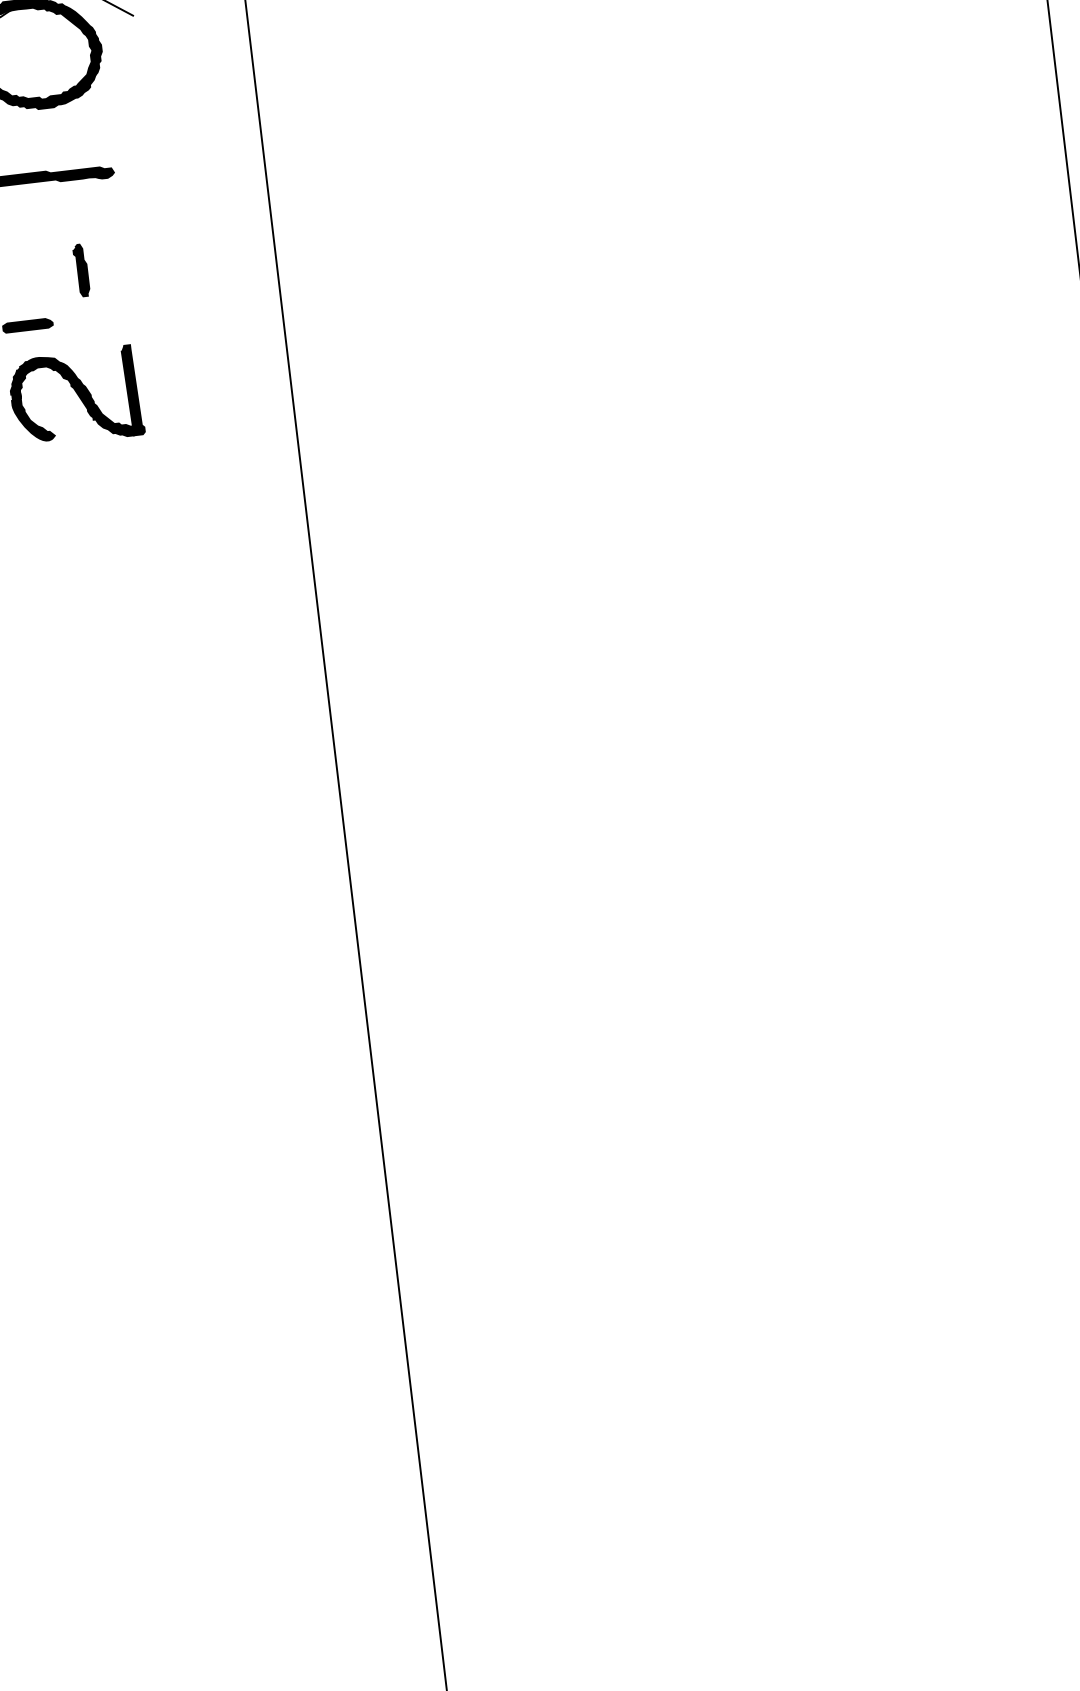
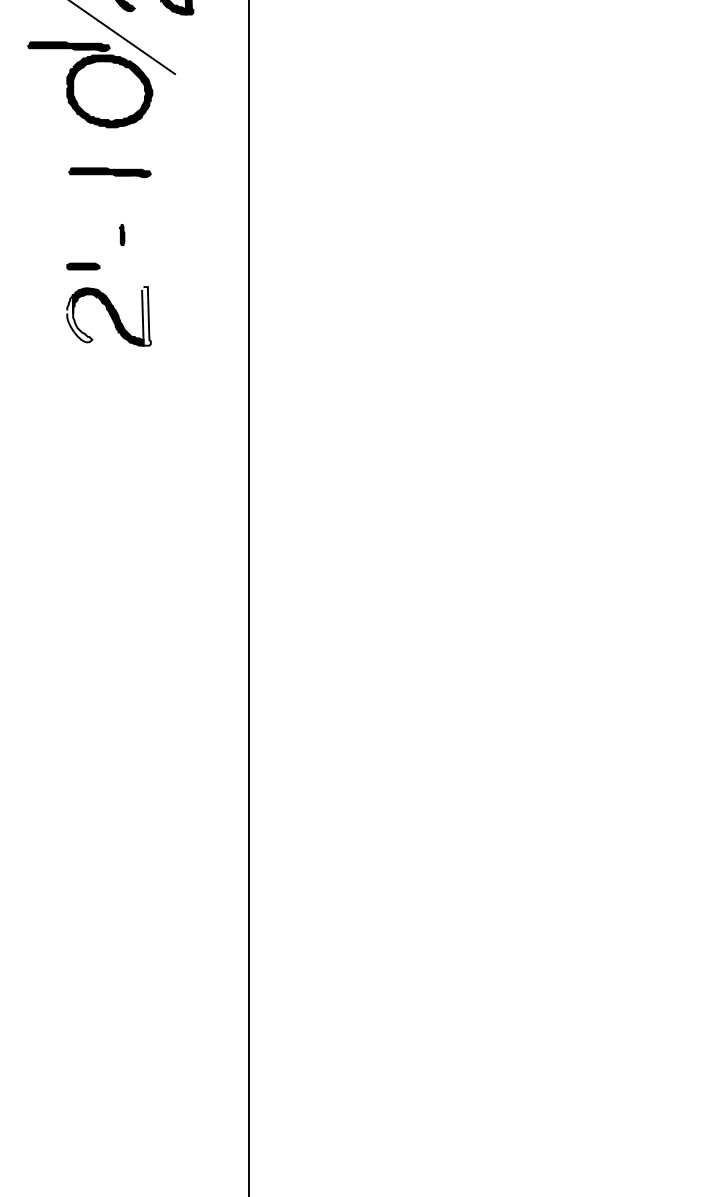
part: (80, 269) -> (121, 234), size x0.6
fill: (133, 390) -> (146, 316), removed
fill: (31, 405) -> (79, 318), removed

